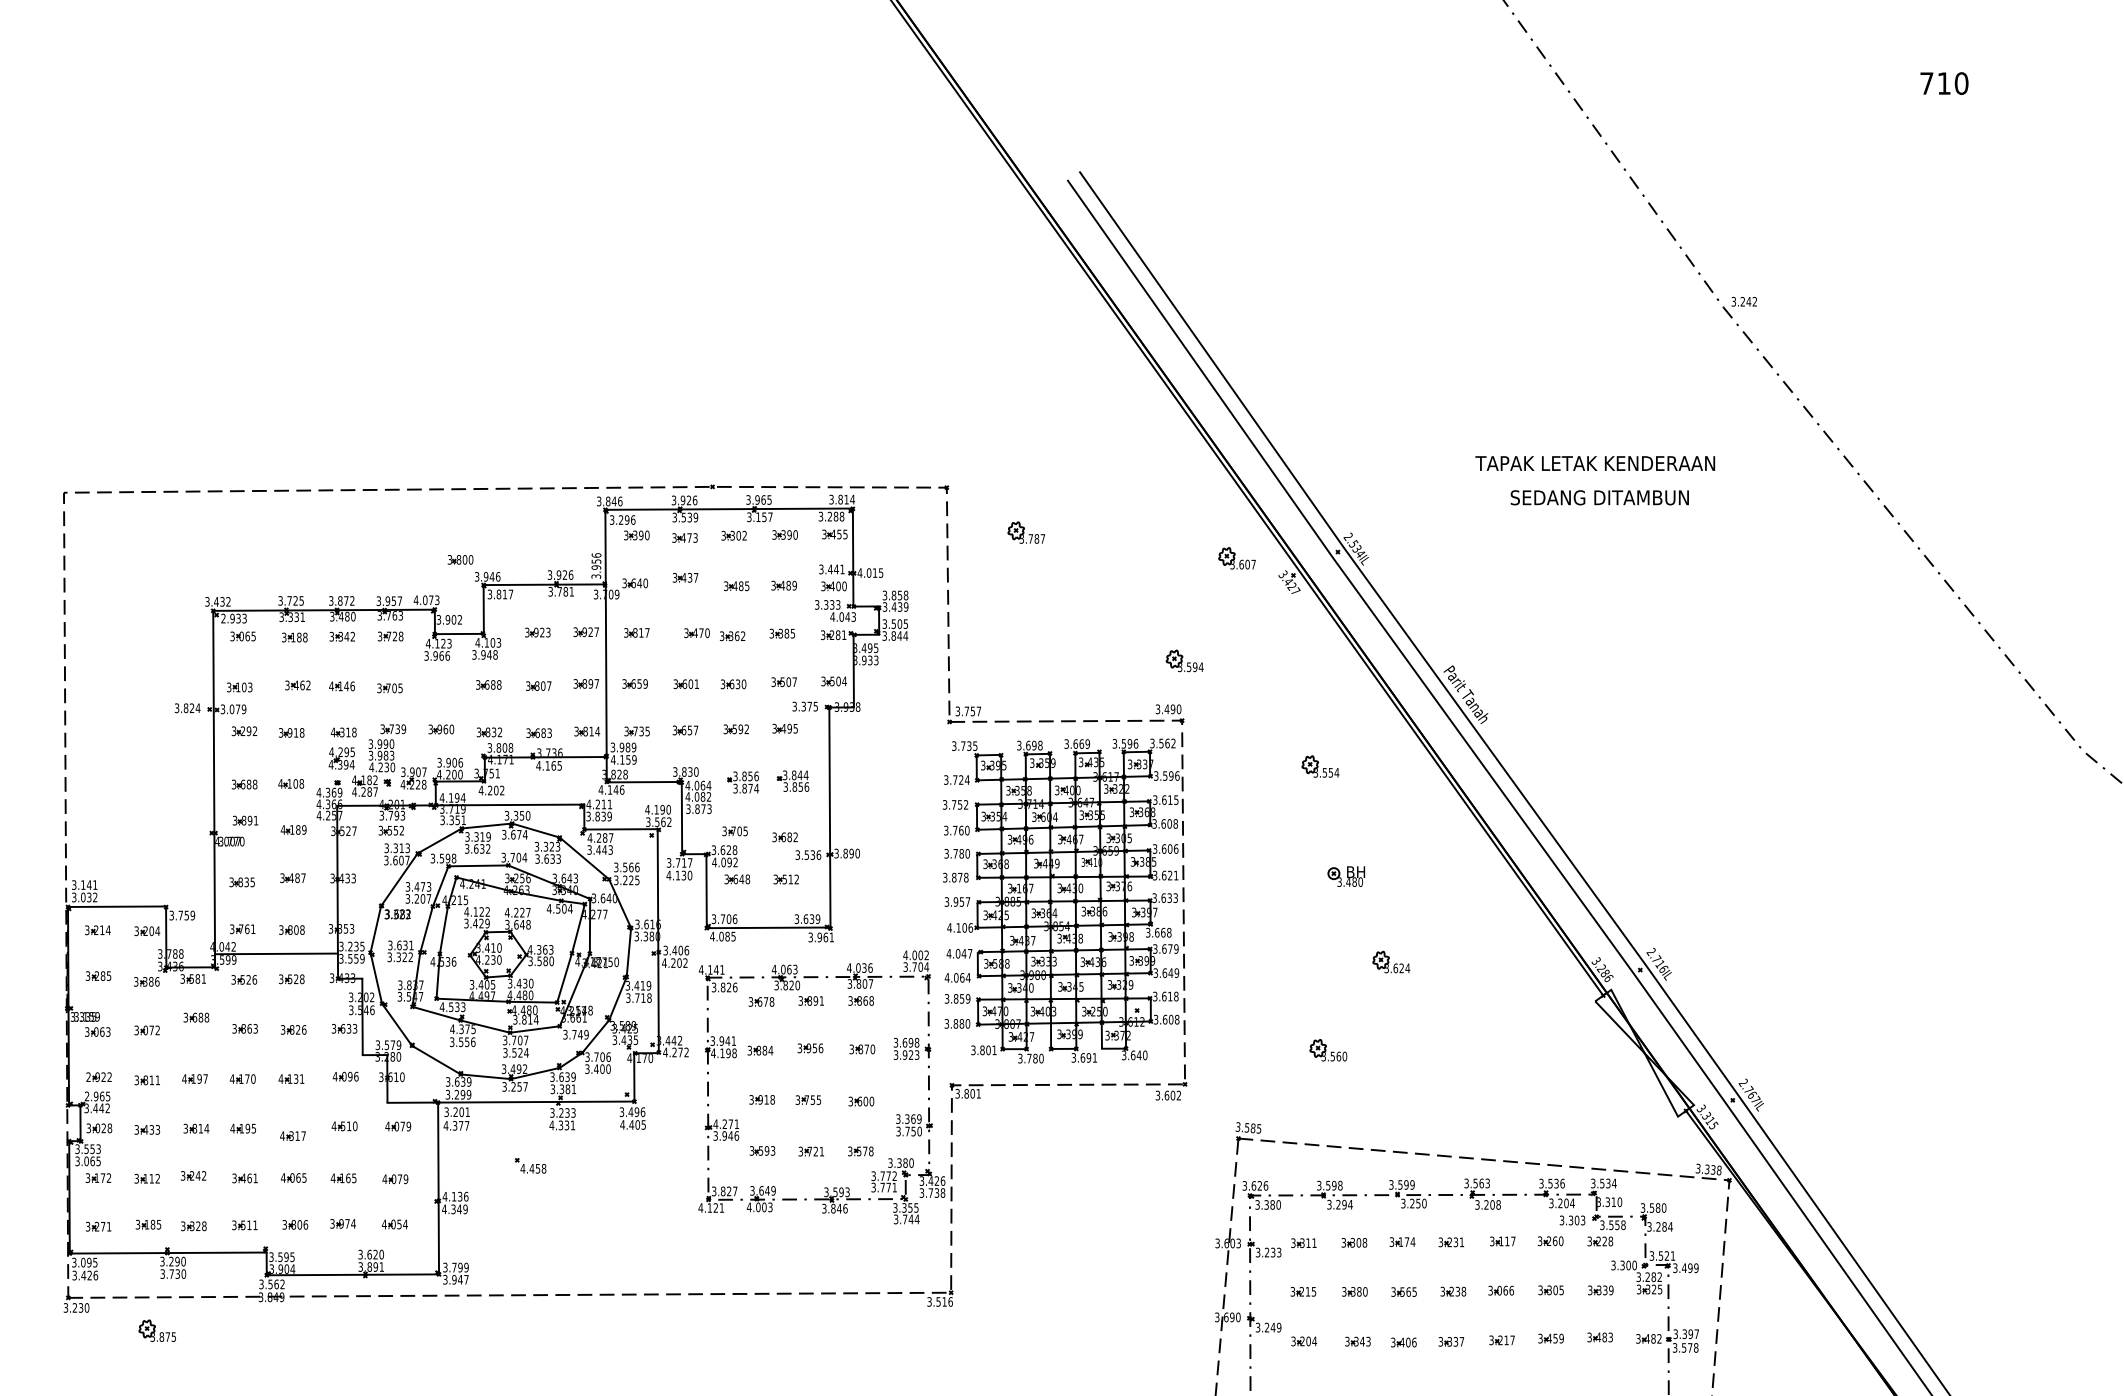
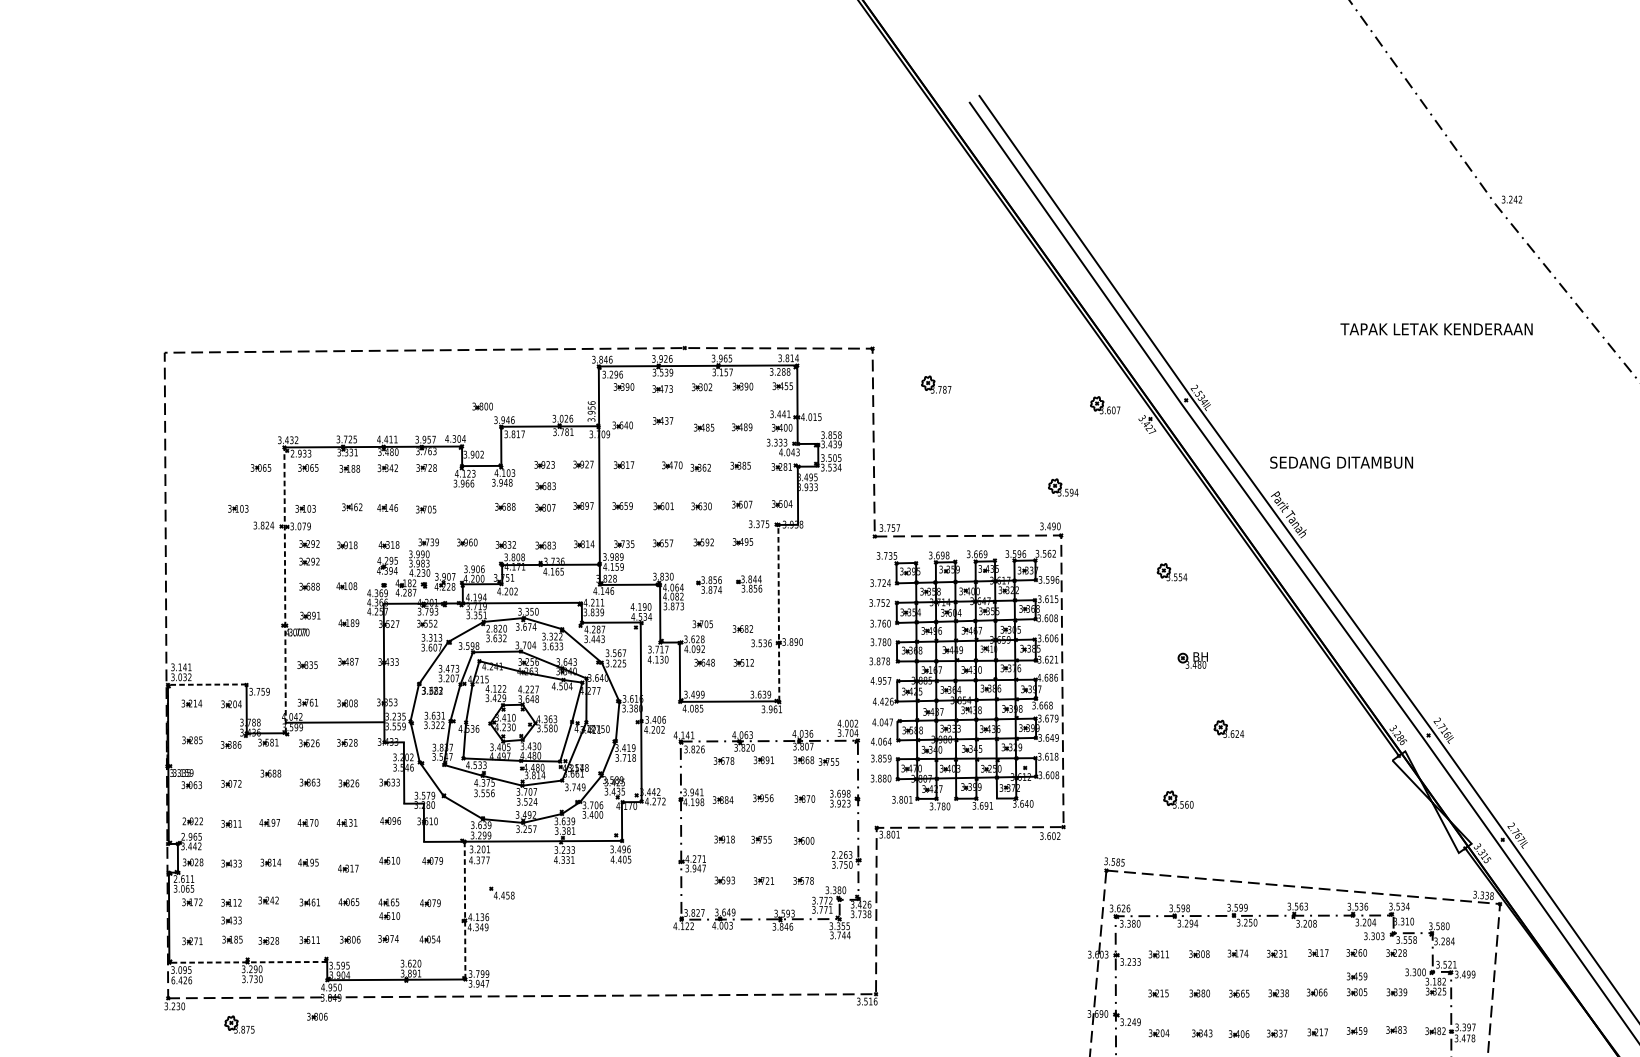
text: (1595, 463) -> (1436, 329), moved
text: (1599, 497) -> (1341, 462), moved
text: (558, 574) -> (561, 418), 3.926 -> 3.026
text: (341, 600) -> (387, 439), 3.872 -> 4.411
text: (431, 600) -> (459, 439), 4.073 -> 4.304
text: (896, 635) -> (832, 467), 3.844 -> 3.534
part: (183, 636) -> (260, 468), added
part: (538, 659) -> (545, 486), added
part: (155, 687) -> (238, 508), added
part: (244, 753) -> (309, 561), added
line: (214, 788) -> (285, 589), solid -> dashed
line: (829, 817) -> (778, 613), solid -> dashed
text: (658, 822) -> (641, 617), 3.562 -> 4.534
text: (477, 836) -> (496, 628), 3.319 -> 2.820
text: (557, 846) -> (560, 636), 3.323 -> 3.322
text: (637, 867) -> (624, 653), 3.566 -> 3.567
text: (1165, 897) -> (1047, 677), 3.633 -> 4.686
text: (946, 901) -> (872, 680), 3.957 -> 4.957
line: (116, 906) -> (206, 684), solid -> dashed
text: (728, 919) -> (697, 694), 3.706 -> 3.499
text: (961, 927) -> (884, 701), 4.106 -> 4.426
part: (892, 1003) -> (829, 762), added
text: (908, 1118) -> (841, 854), 3.369 -> 2.263
text: (736, 1135) -> (703, 868), 3.946 -> 3.947
text: (87, 1149) -> (183, 879), 3.553 -> 2.611
part: (530, 1165) -> (501, 892), moved
line: (438, 1188) -> (465, 910), solid -> dashed
part: (344, 1195) -> (389, 916), added
part: (147, 1200) -> (231, 920), added
text: (721, 1207) -> (691, 925), 4.121 -> 4.122
line: (167, 1253) -> (247, 962), solid -> dashed
part: (1550, 1270) -> (1356, 976), added
text: (74, 1275) -> (173, 980), 3.426 -> 6.426
text: (1647, 1276) -> (1434, 981), 3.282 -> 3.182
text: (271, 1284) -> (331, 987), 3.562 -> 4.950
part: (254, 1320) -> (317, 1016), added
text: (1683, 1347) -> (1463, 1038), 3.578 -> 3.478

